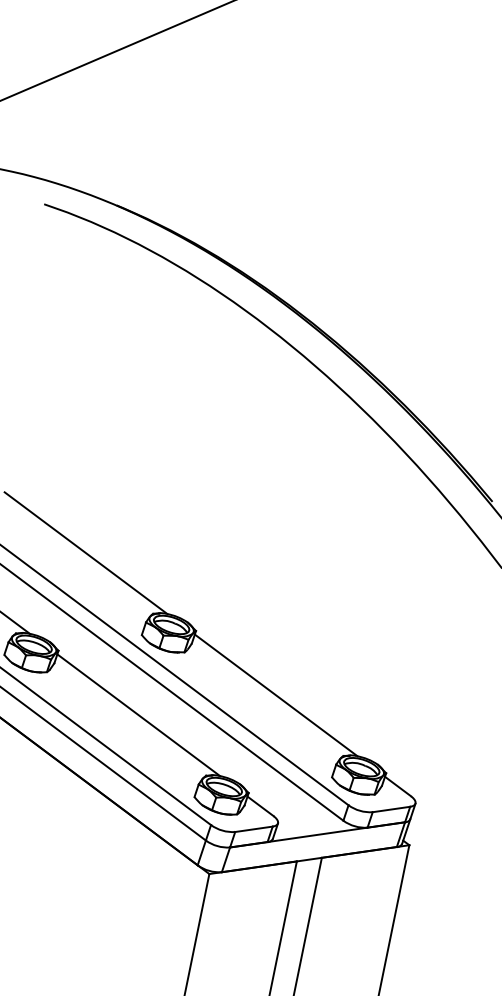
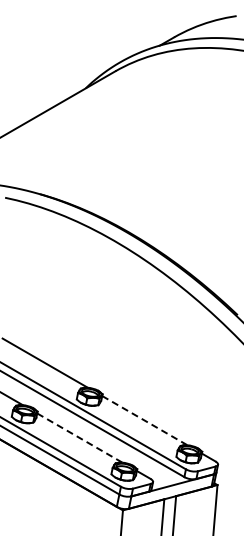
line: (277, 695) -> (145, 420), solid -> dashed
line: (139, 716) -> (80, 438), solid -> dashed

